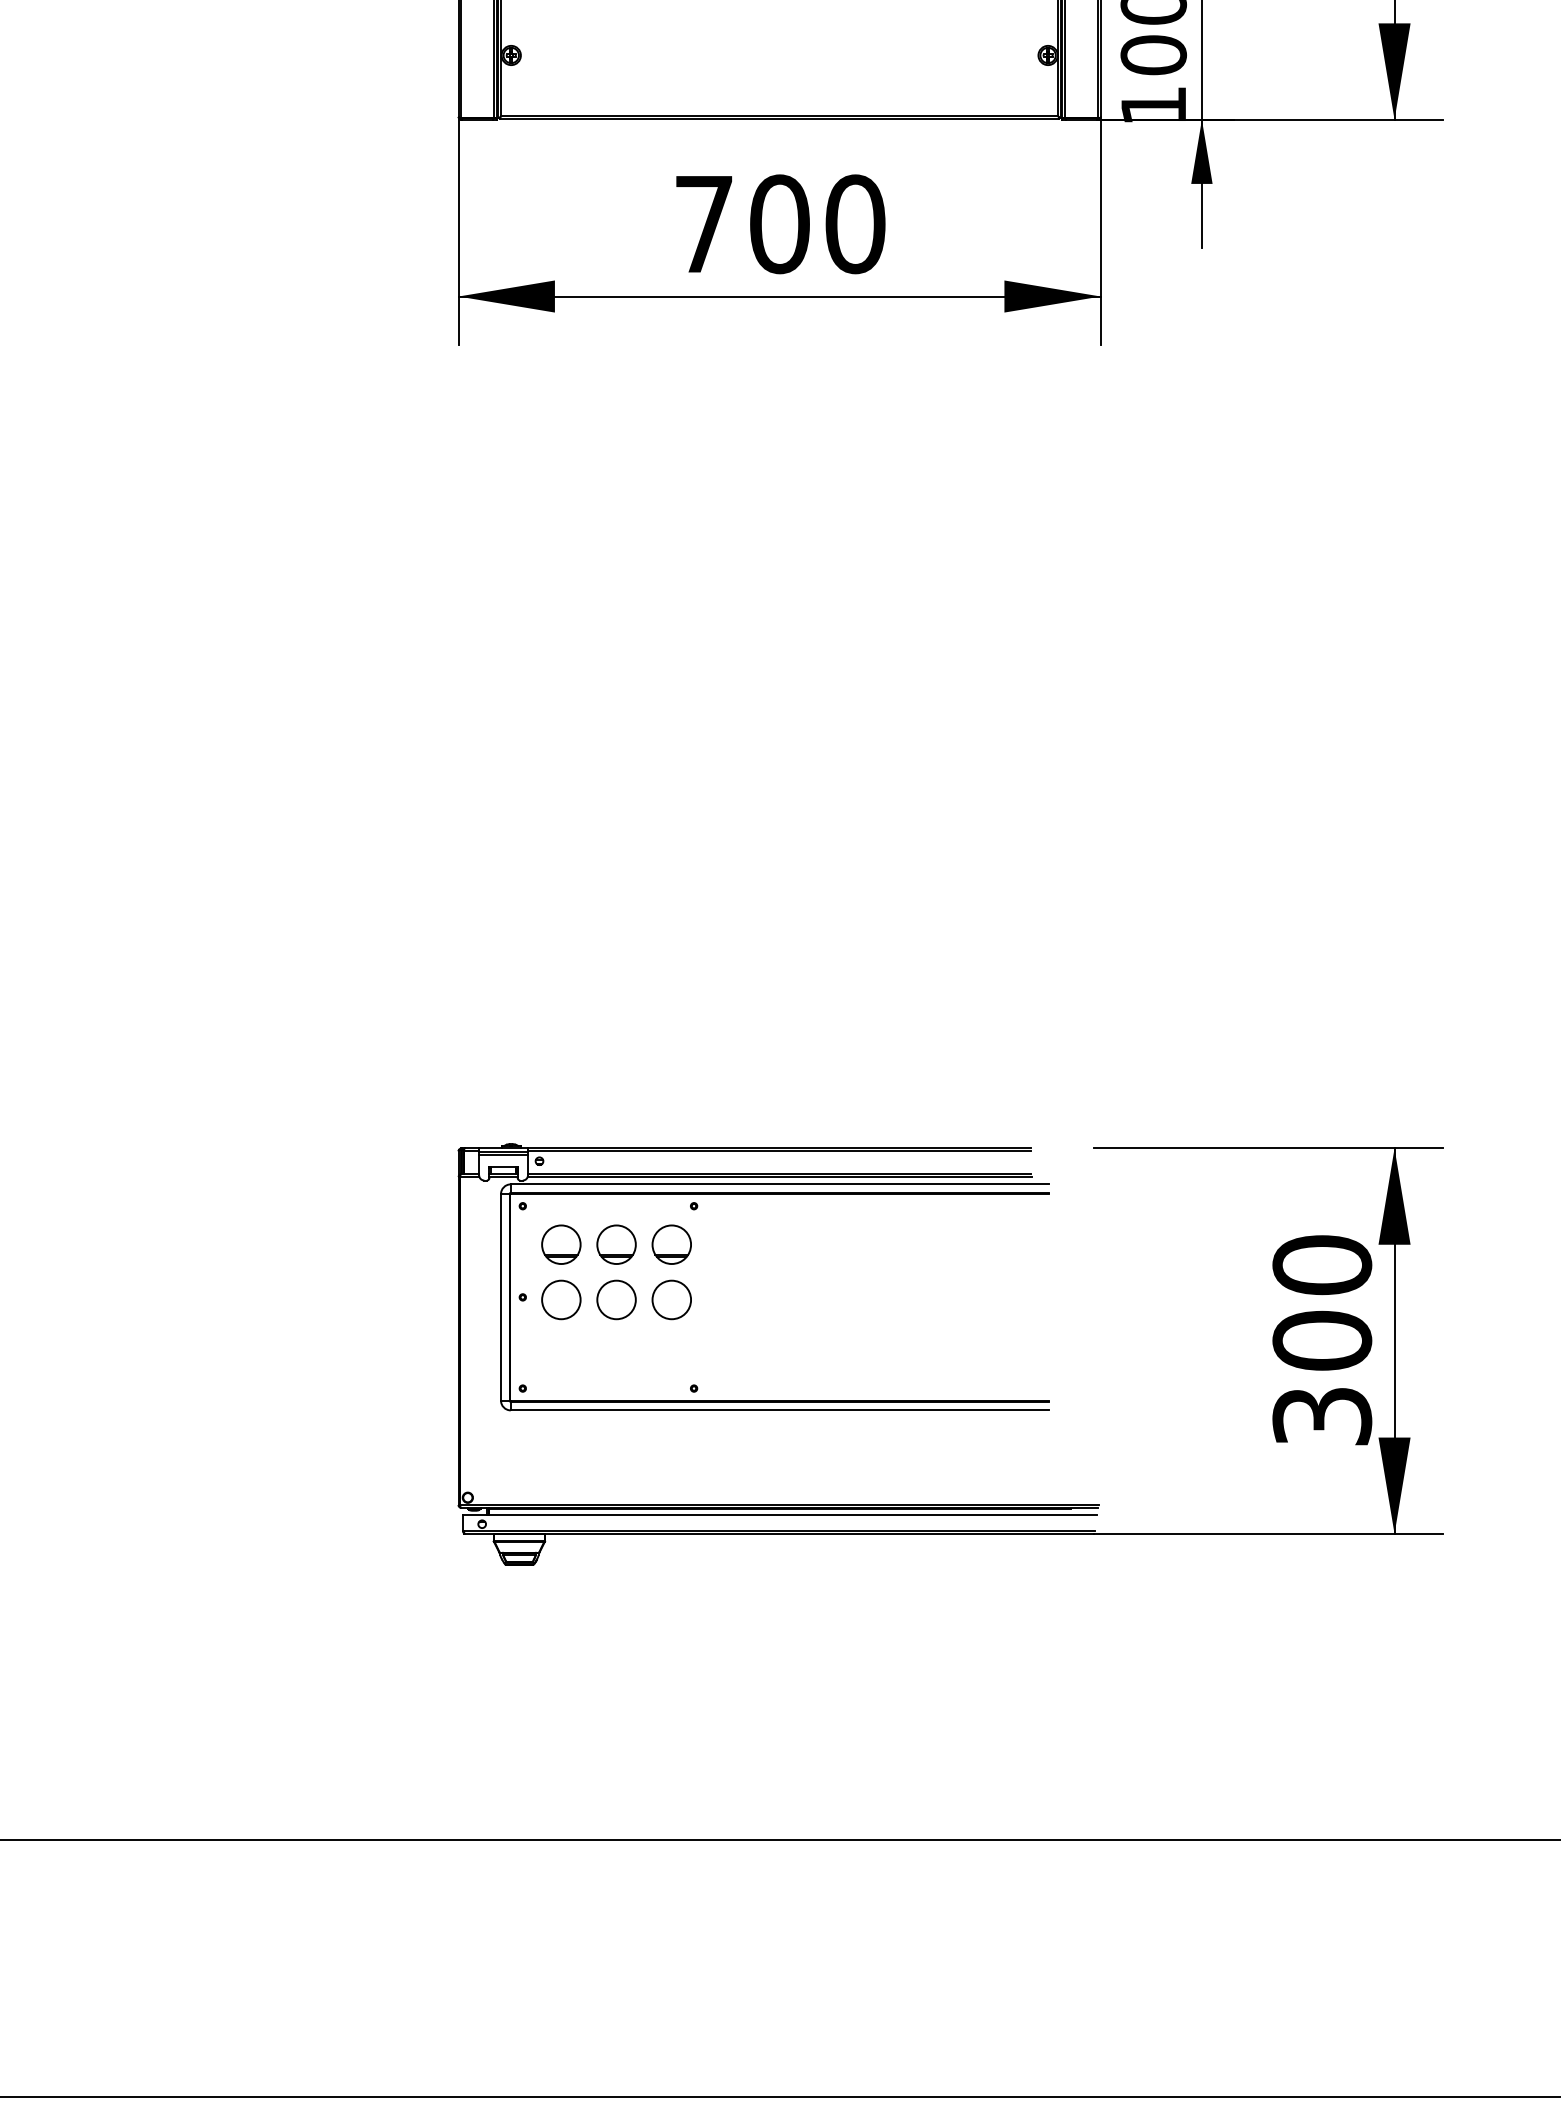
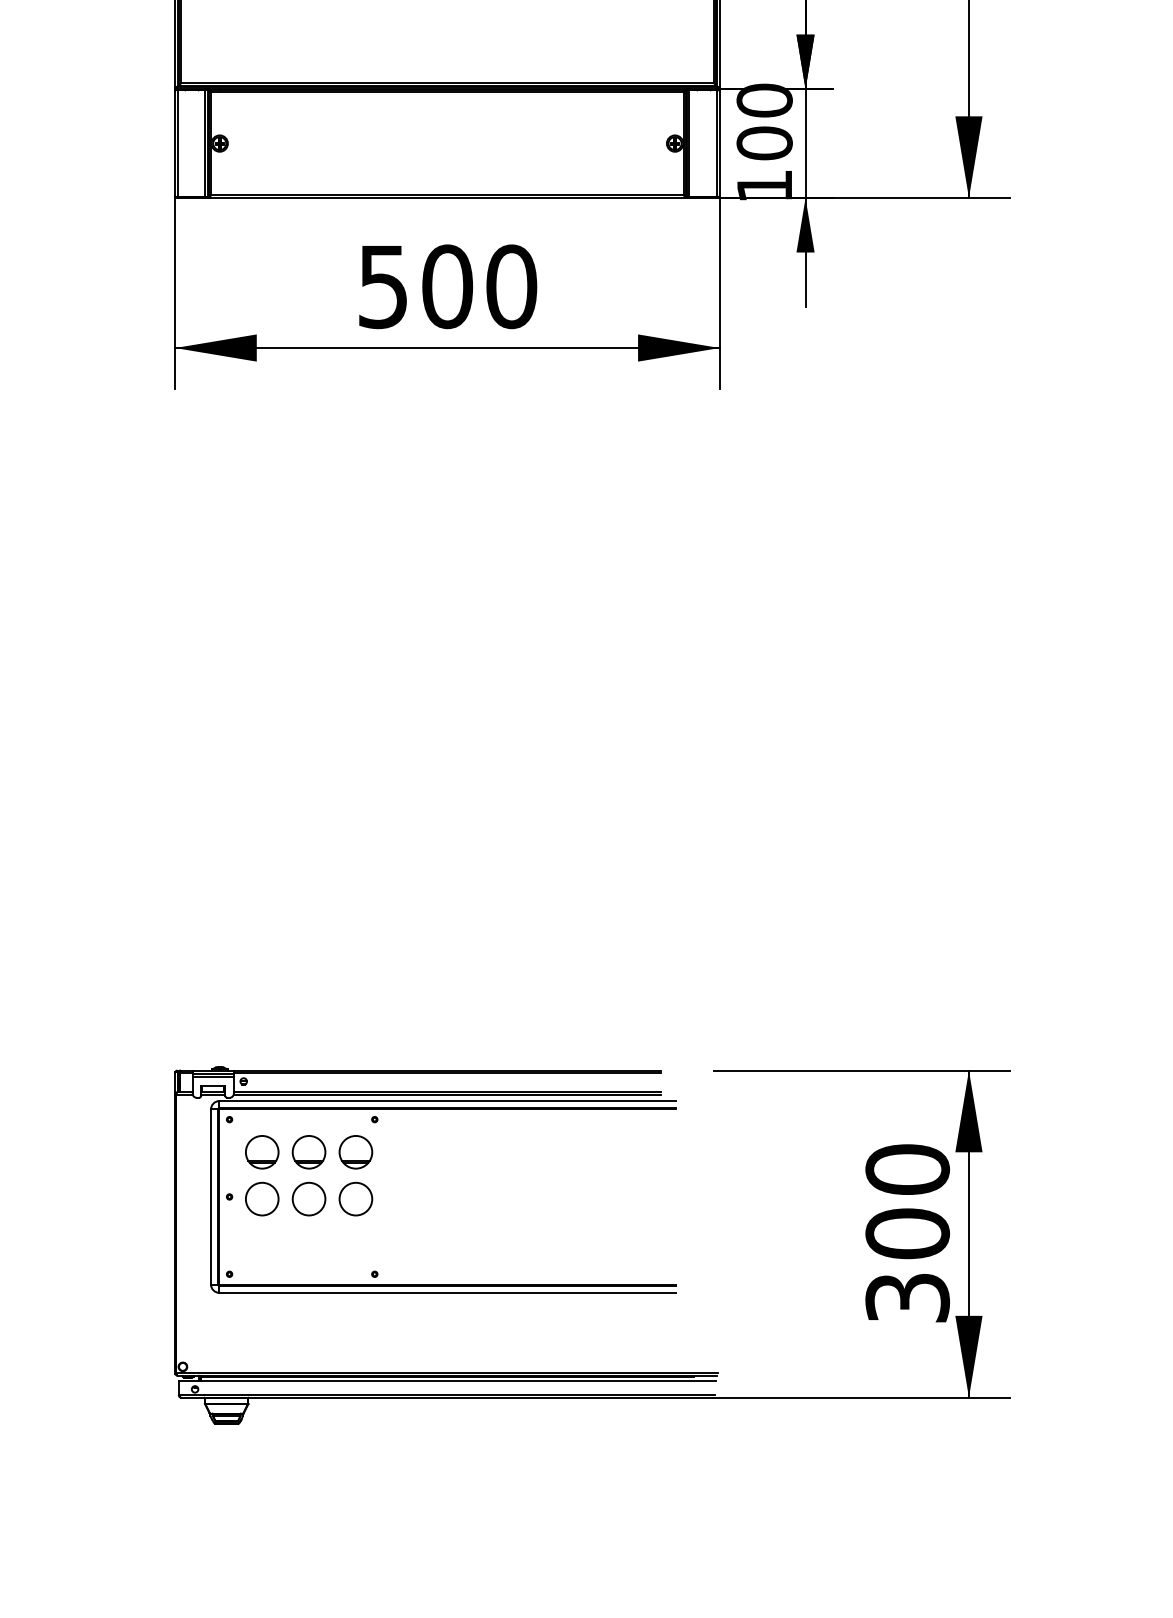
text: (703, 225) -> (382, 287), 700 -> 500

